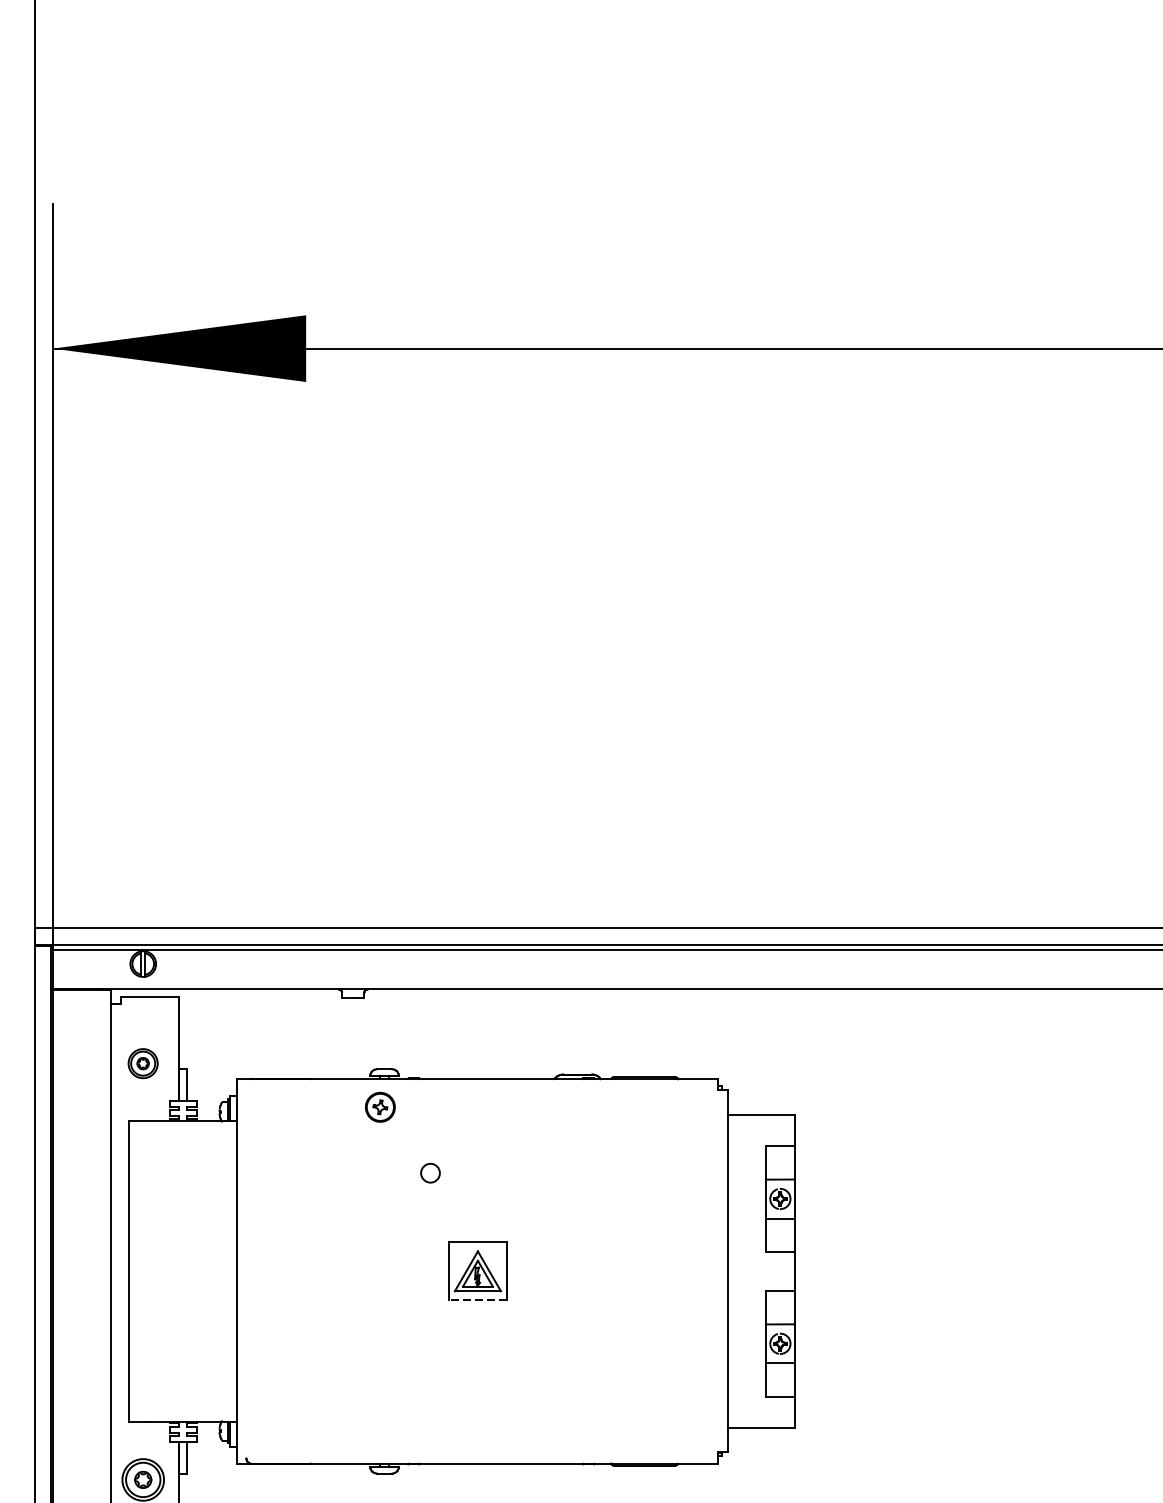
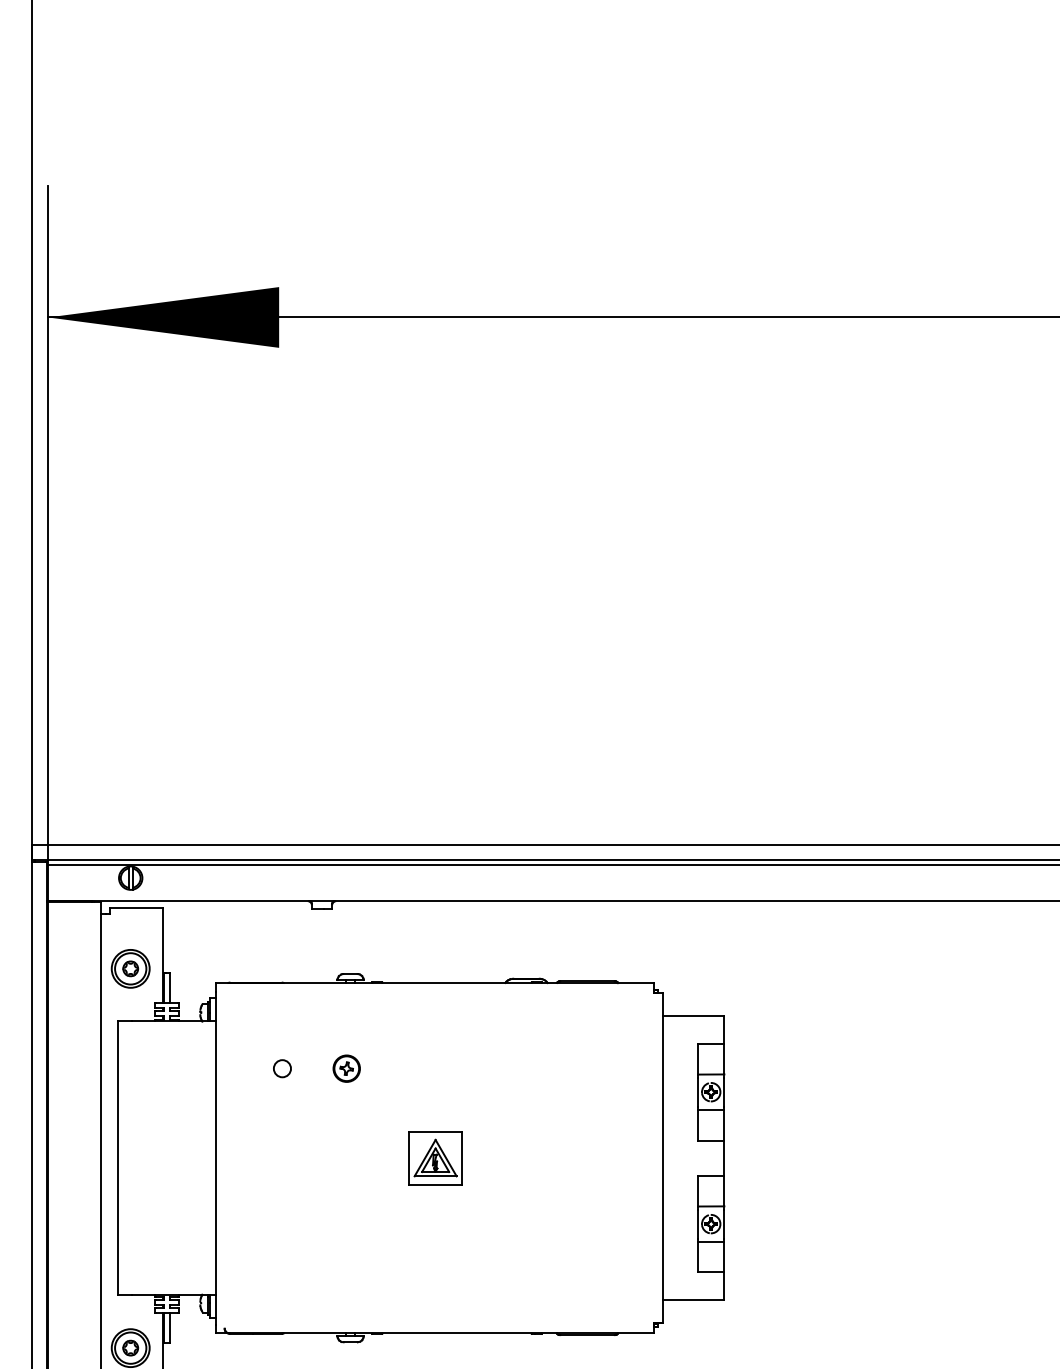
part: (143, 1063) -> (130, 968), size x1.43
part: (380, 1107) -> (346, 1068), moved
circle: (430, 1172) -> (282, 1068), moved
line: (477, 1300) -> (435, 1184), dashed -> solid

